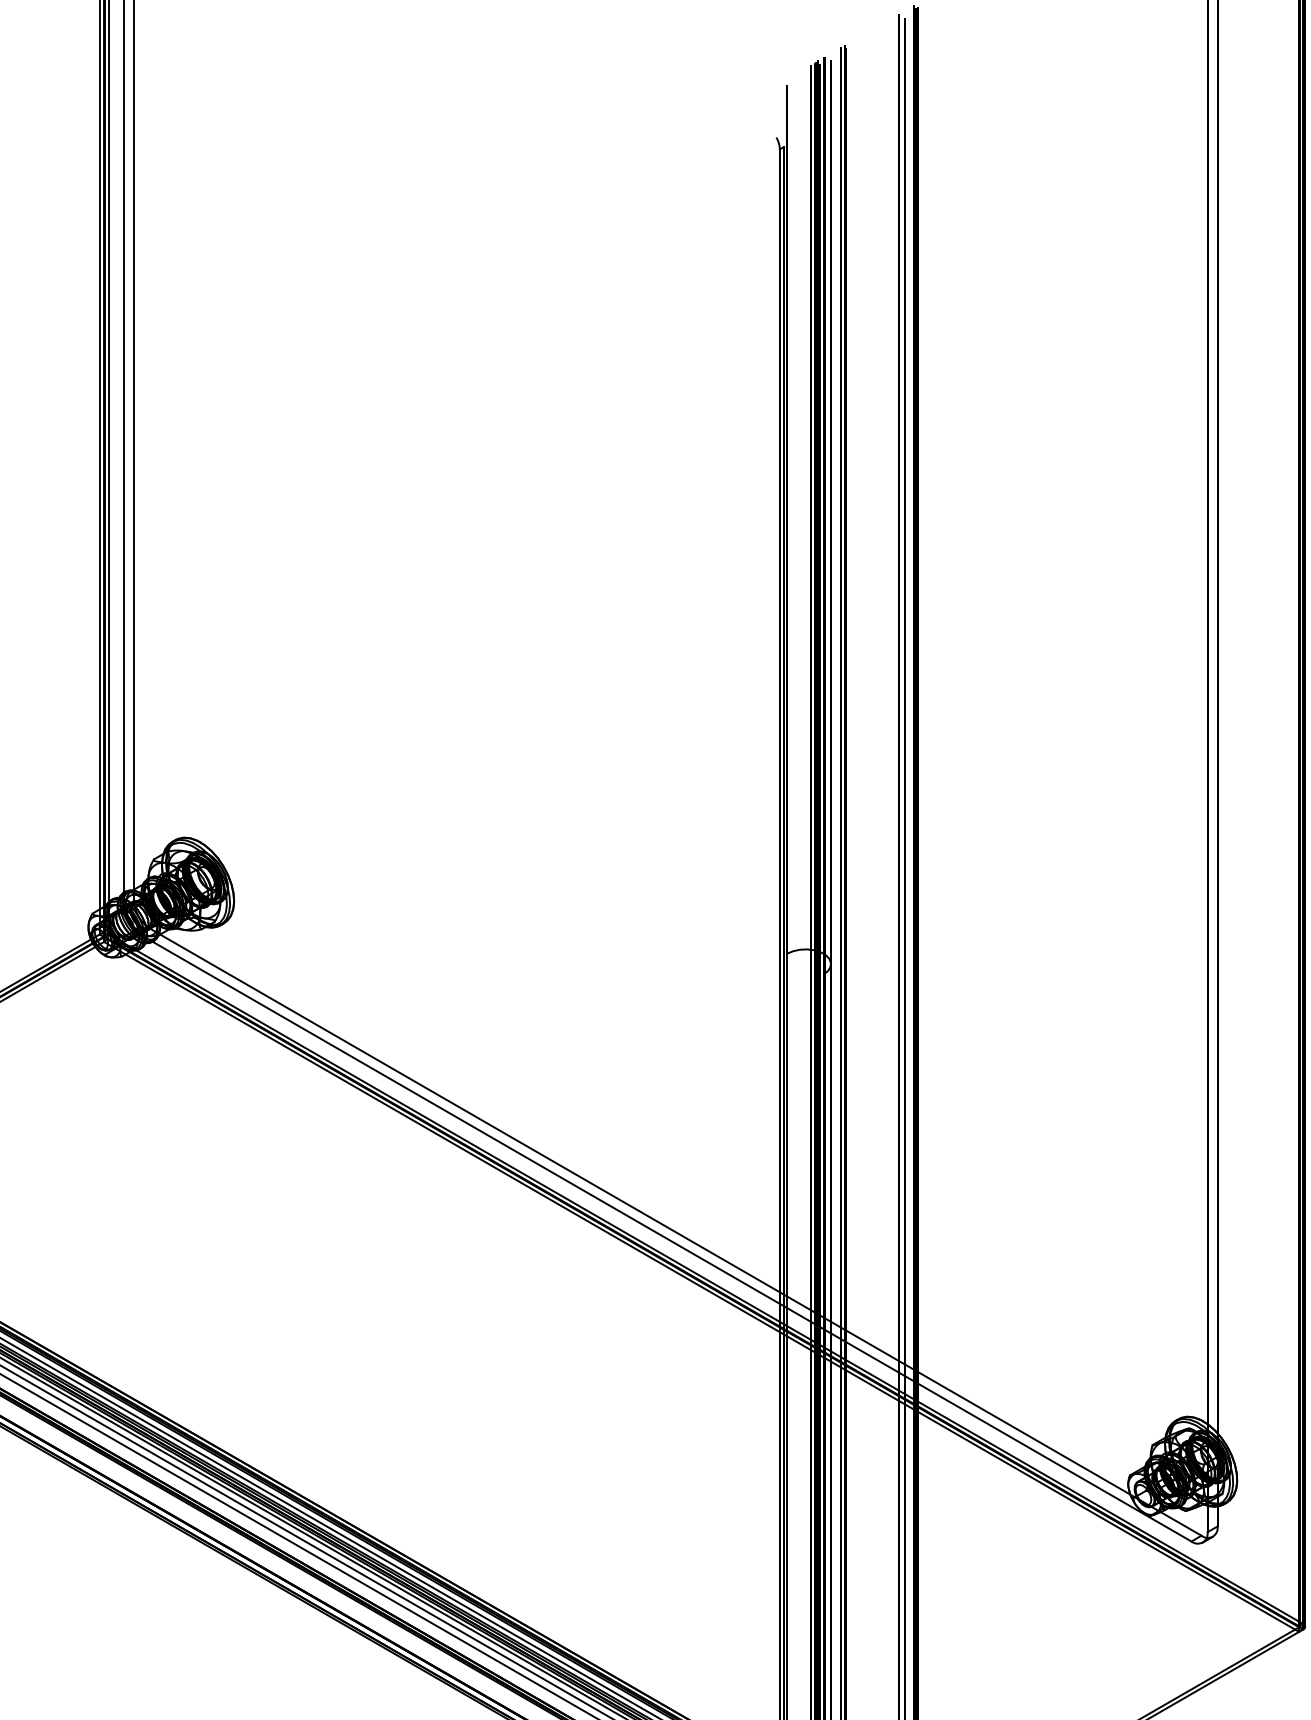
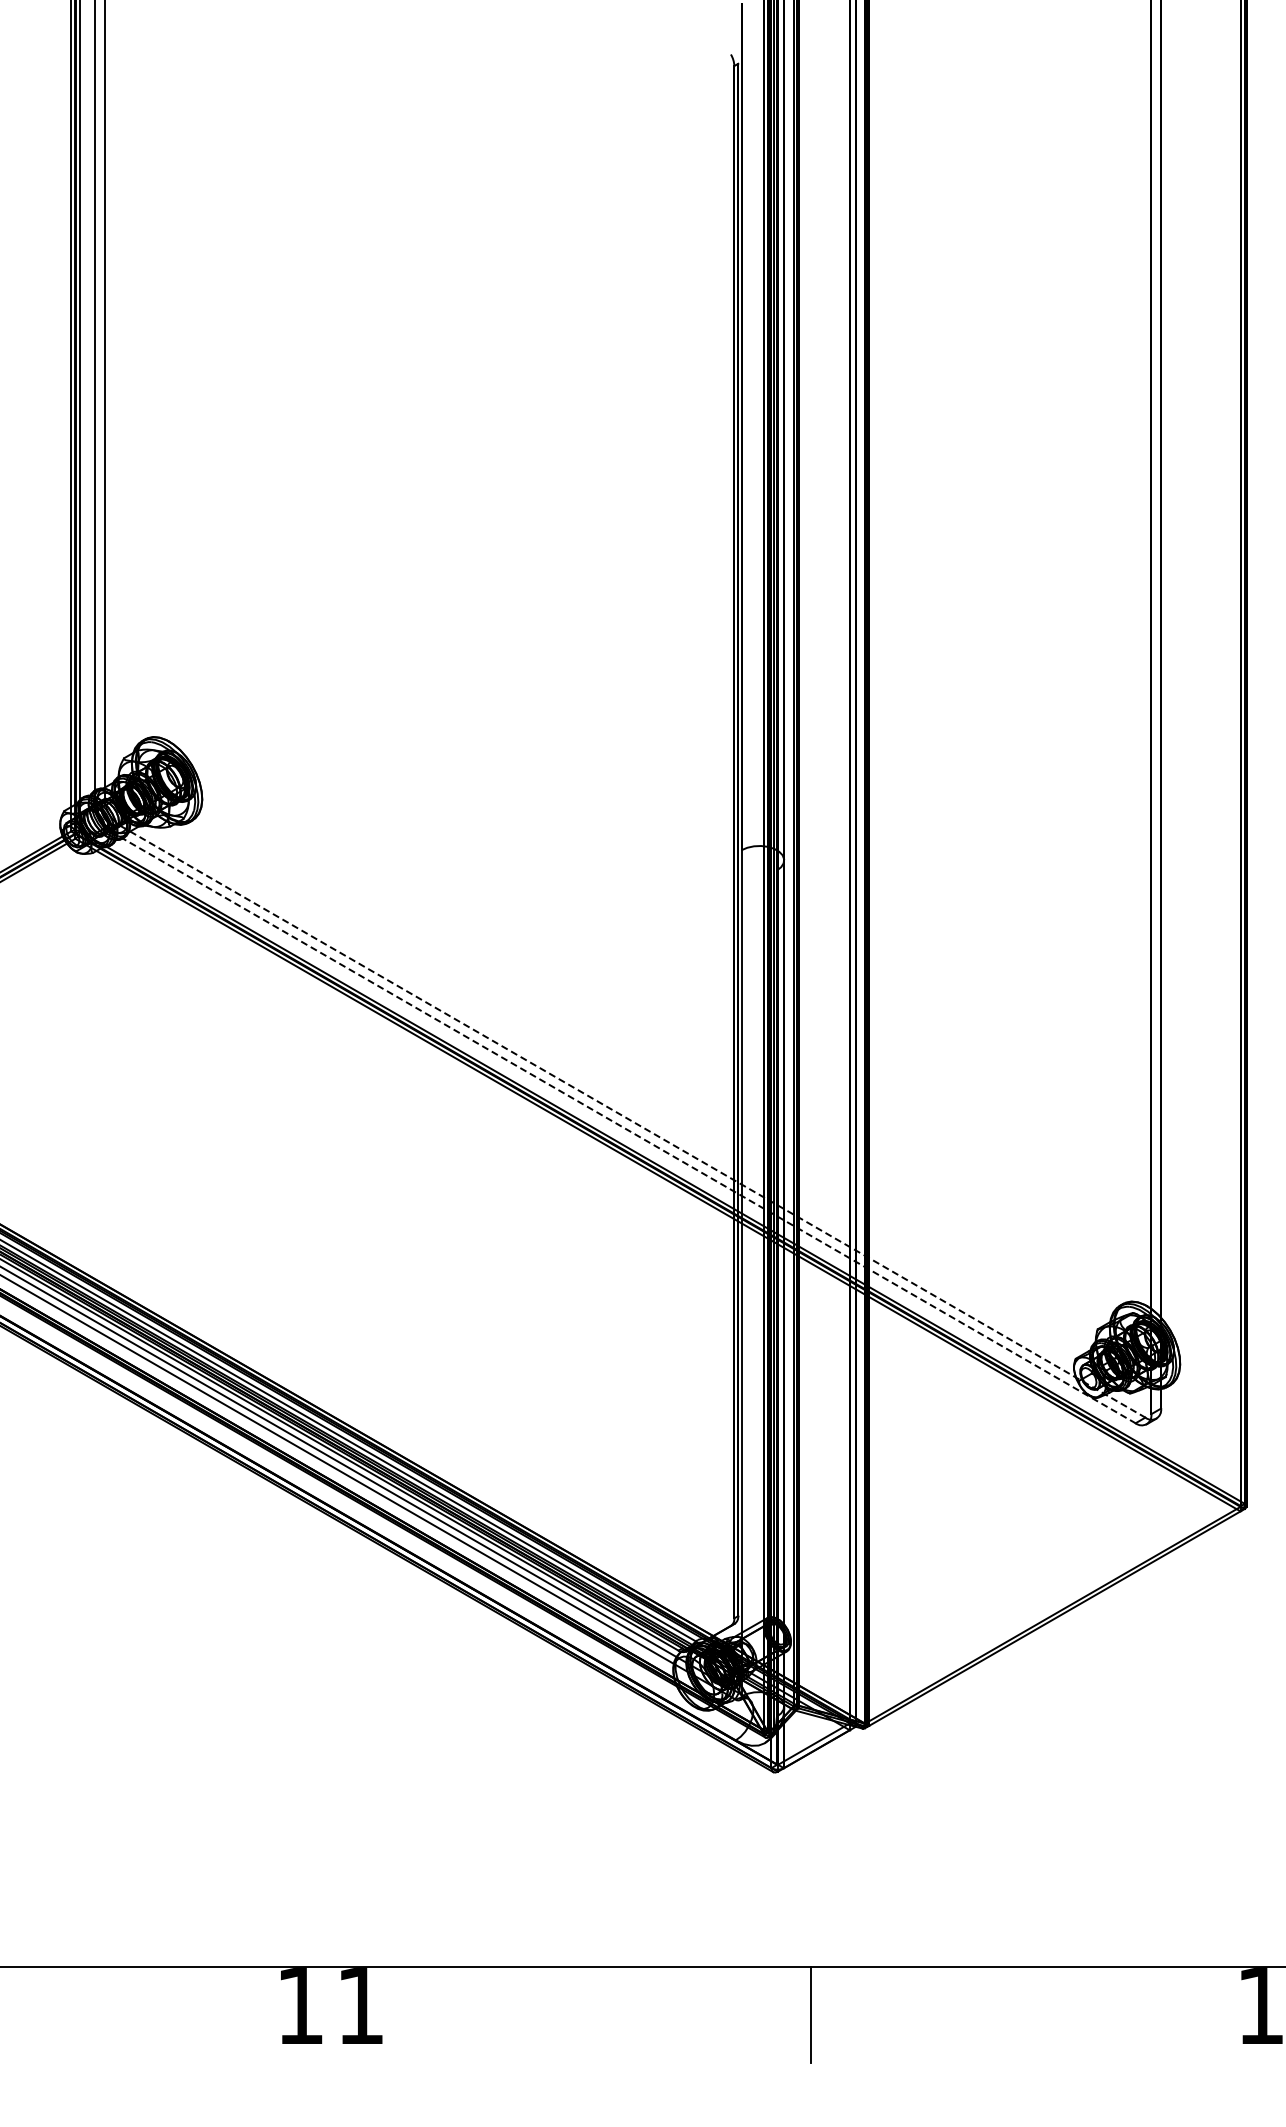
line: (675, 1231) -> (632, 1121), solid -> dashed
line: (666, 1238) -> (623, 1127), solid -> dashed

